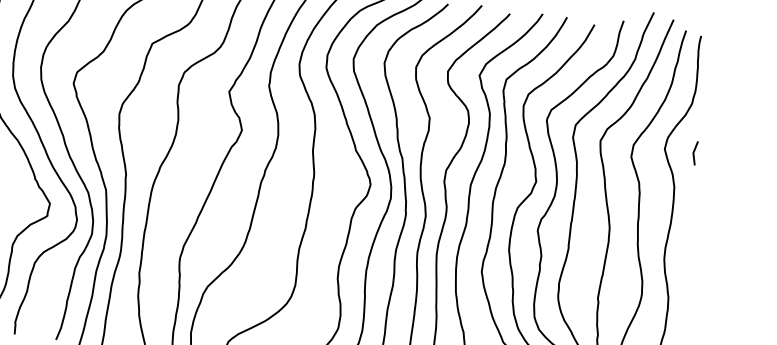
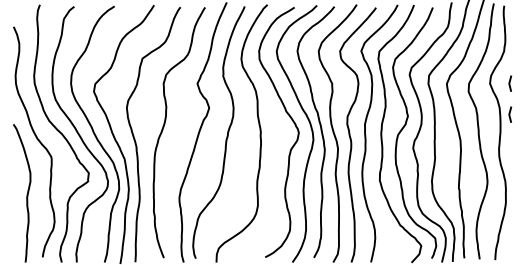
line: (689, 199) -> (510, 114), added

